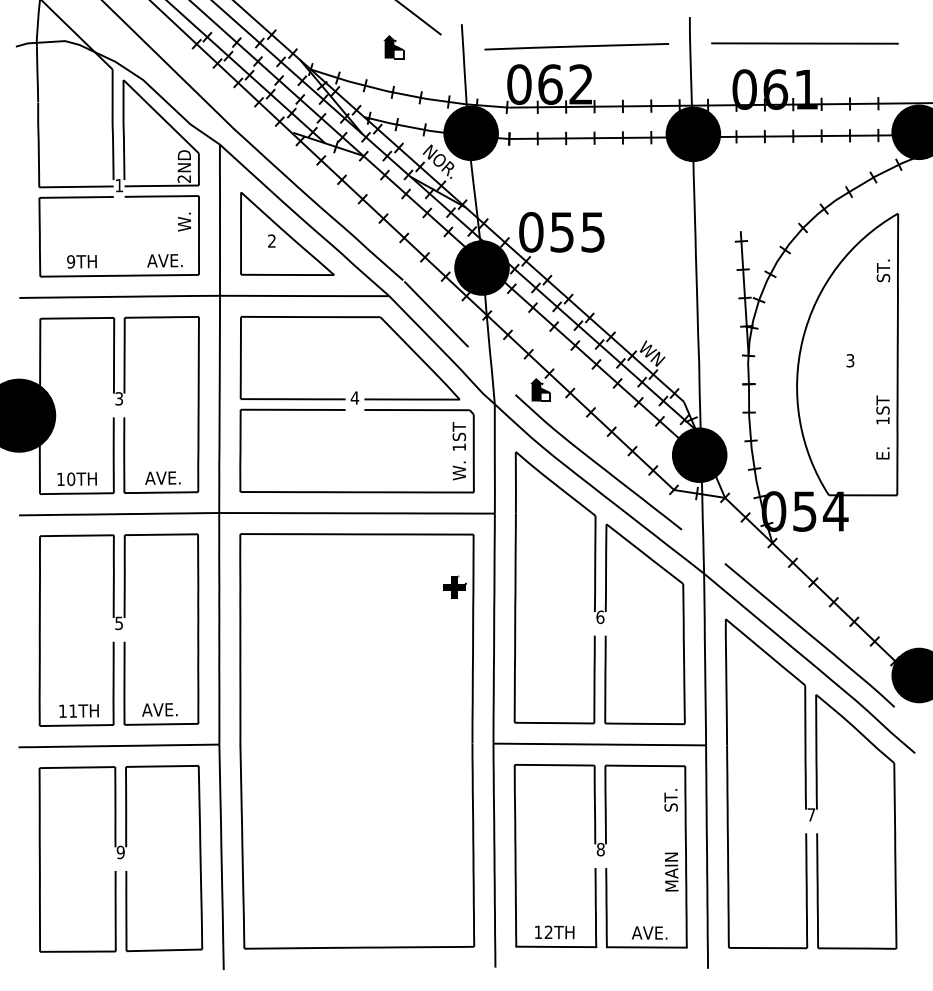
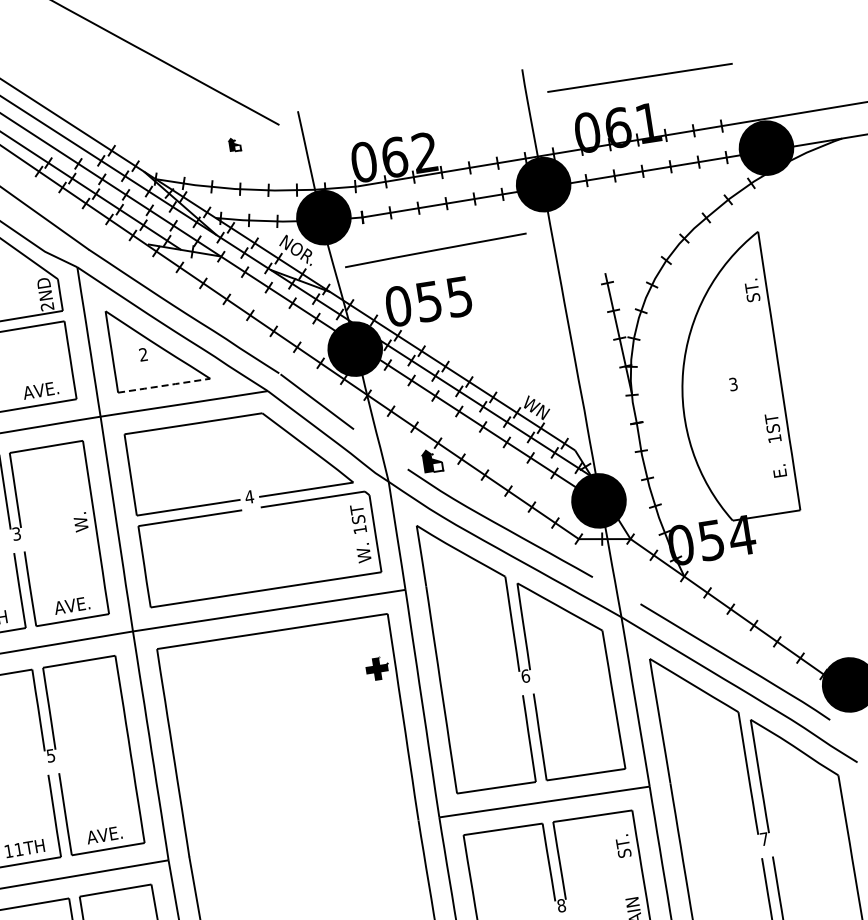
line: (576, 46) -> (435, 250), moved
part: (393, 47) -> (234, 144), size x0.6
text: (184, 221) -> (80, 521), moved
line: (288, 274) -> (164, 385), solid -> dashed

